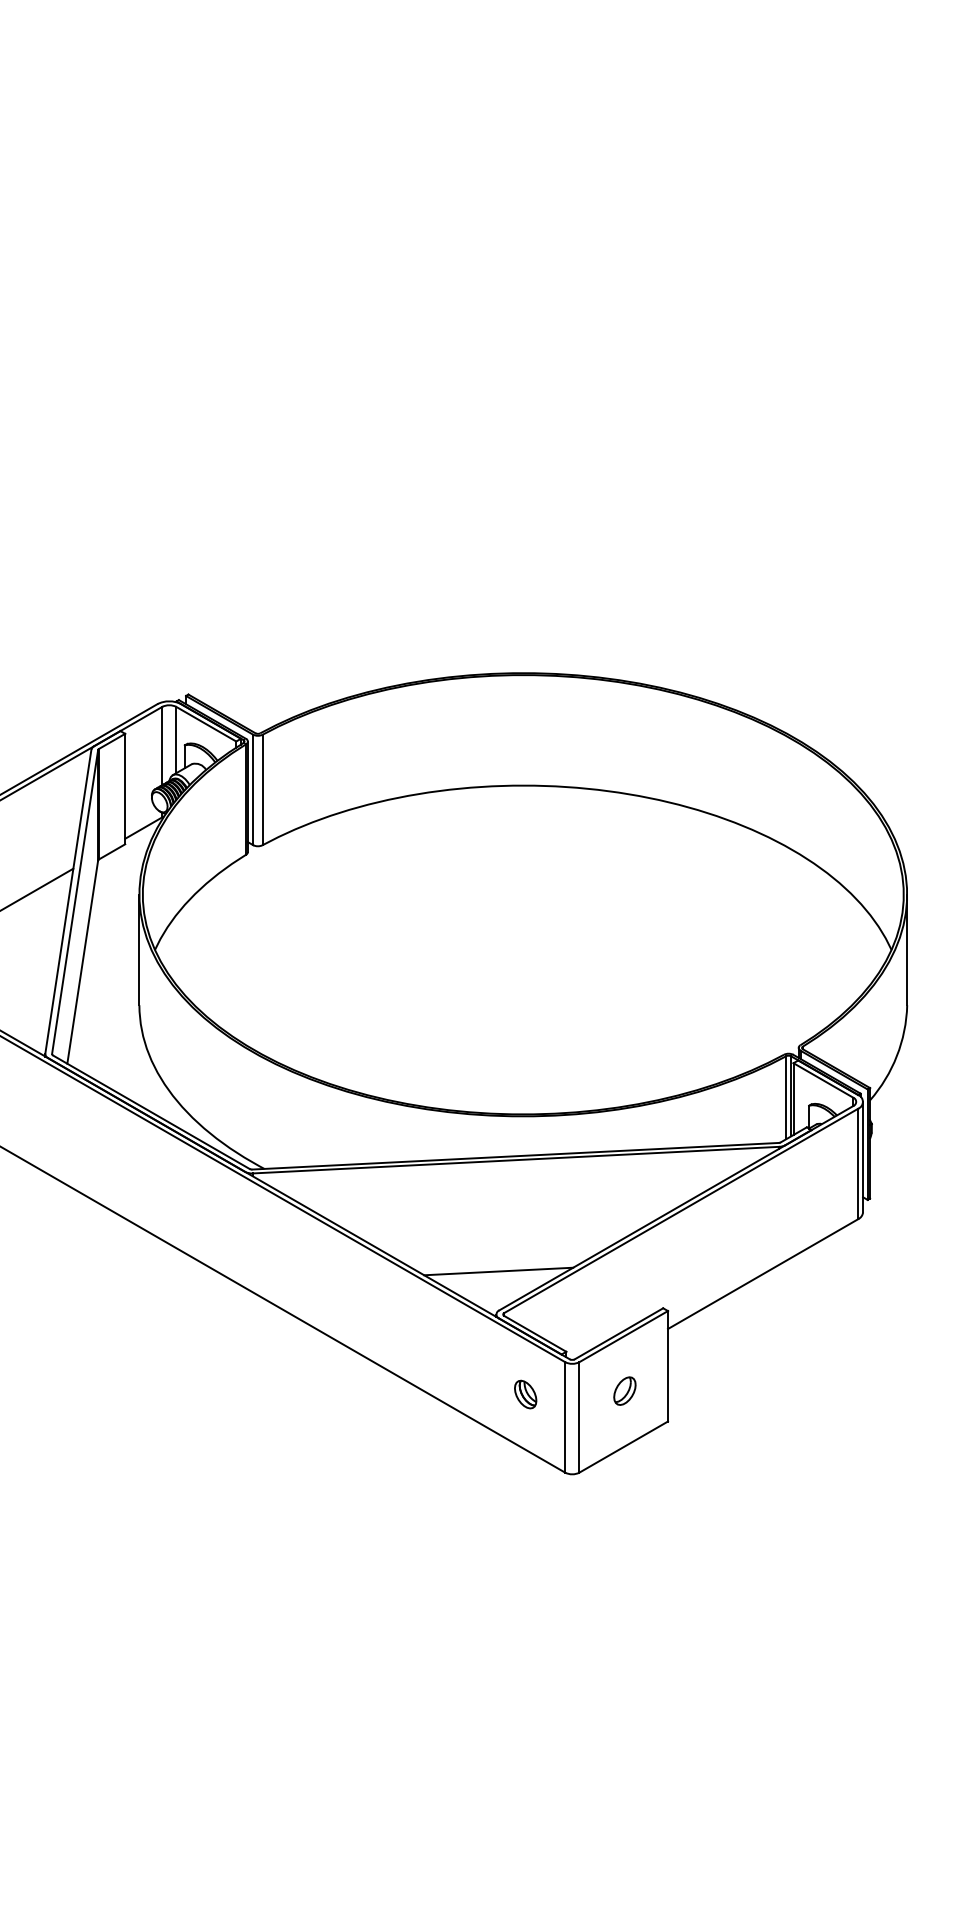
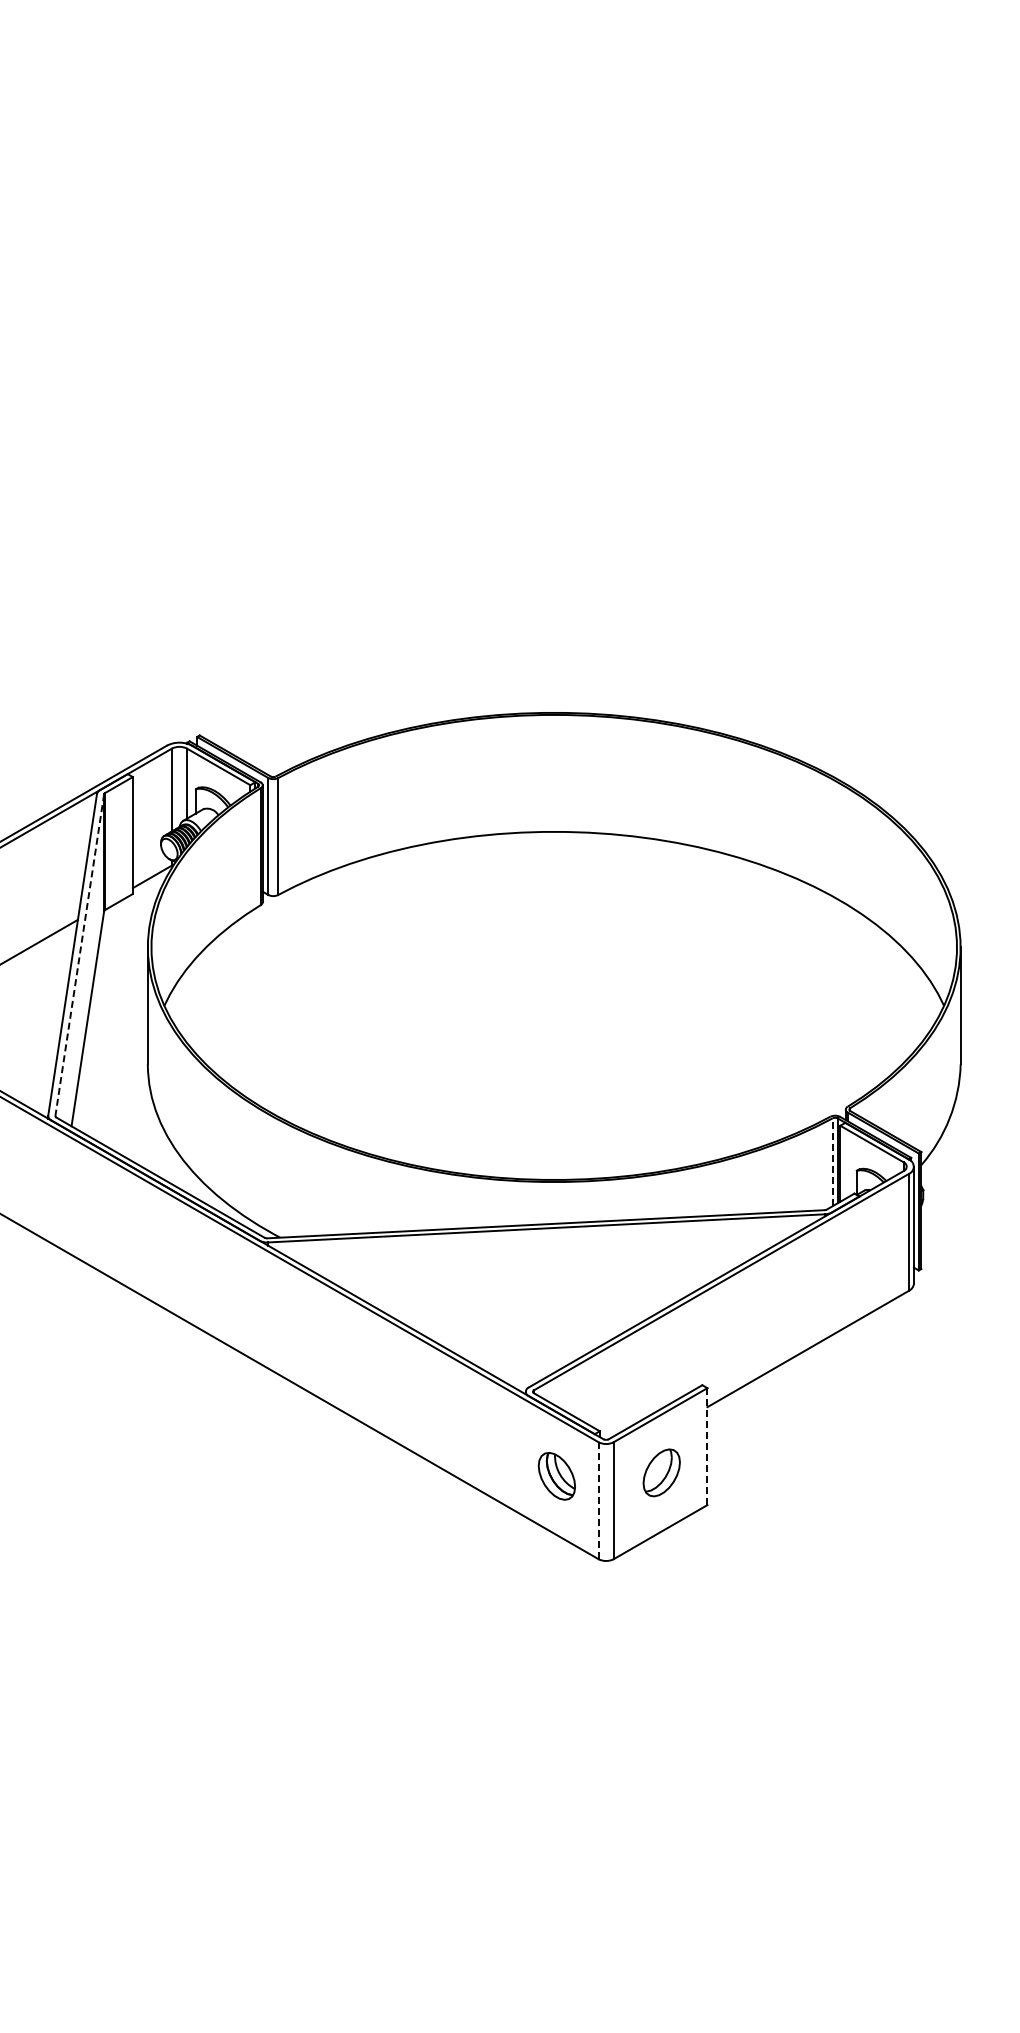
line: (74, 902) -> (79, 955), solid -> dashed
line: (786, 1097) -> (832, 1162), solid -> dashed
line: (498, 1271) -> (528, 1346), removed
line: (668, 1367) -> (707, 1447), solid -> dashed
part: (624, 1390) -> (661, 1472), size x1.6
part: (525, 1394) -> (556, 1476), size x1.6
line: (565, 1418) -> (598, 1501), solid -> dashed

